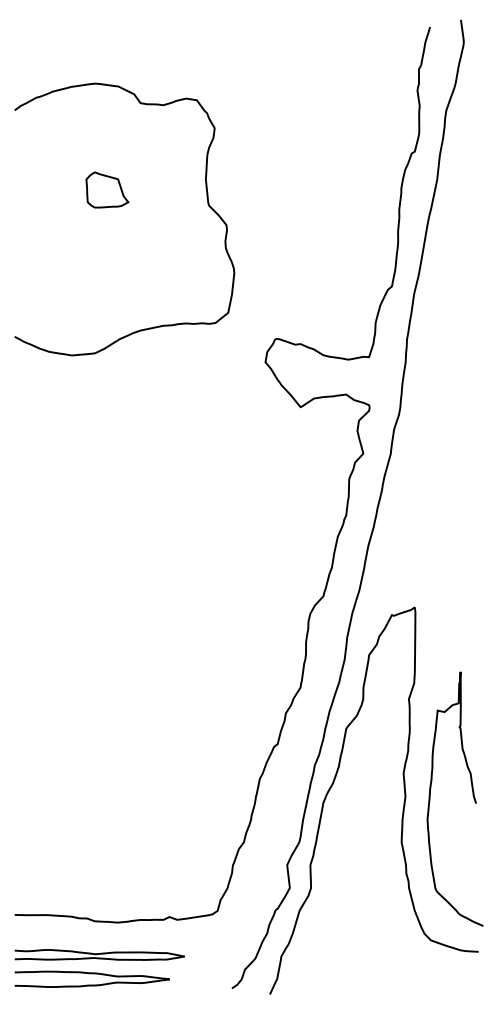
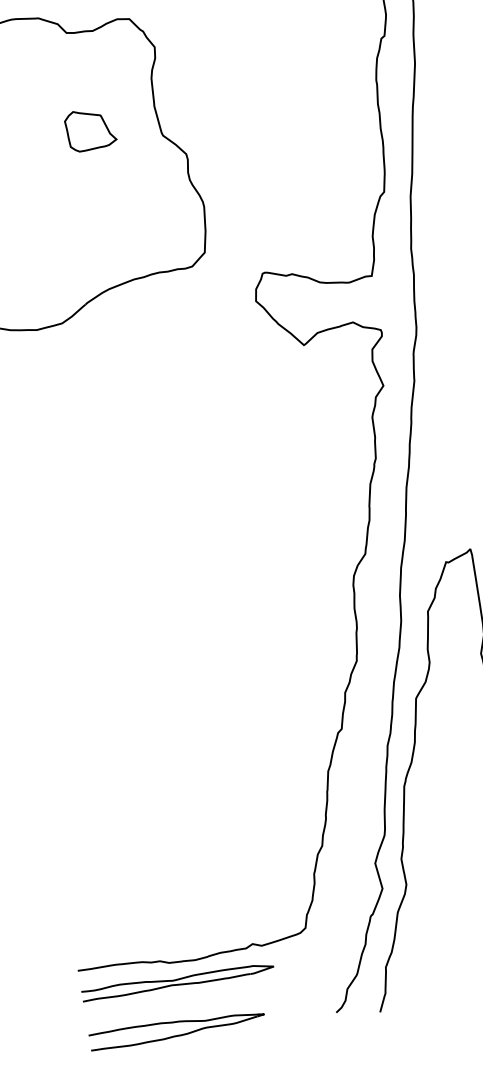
part: (107, 189) -> (90, 128), moved
part: (99, 954) -> (177, 980), moved

